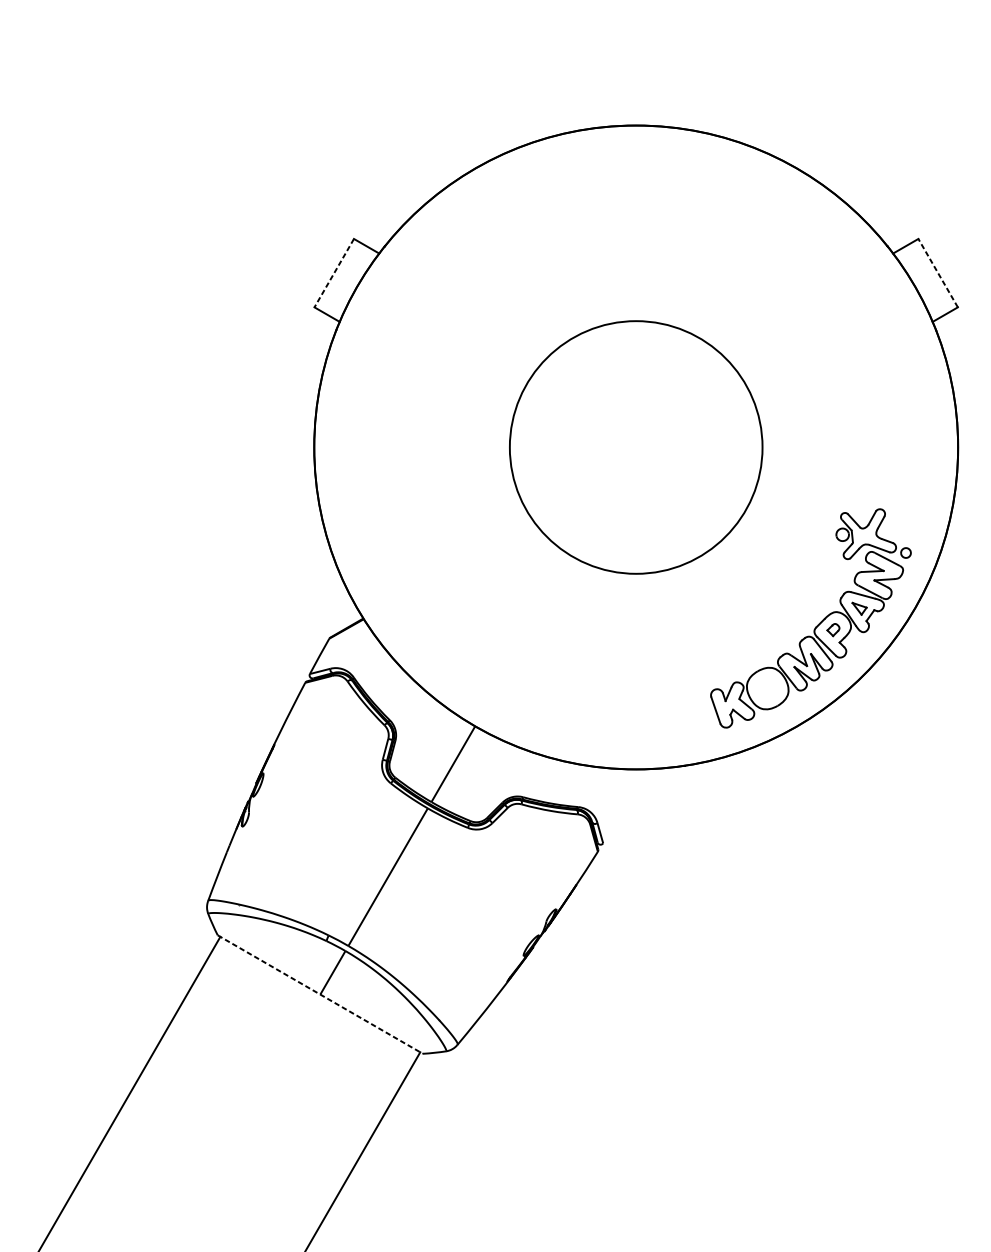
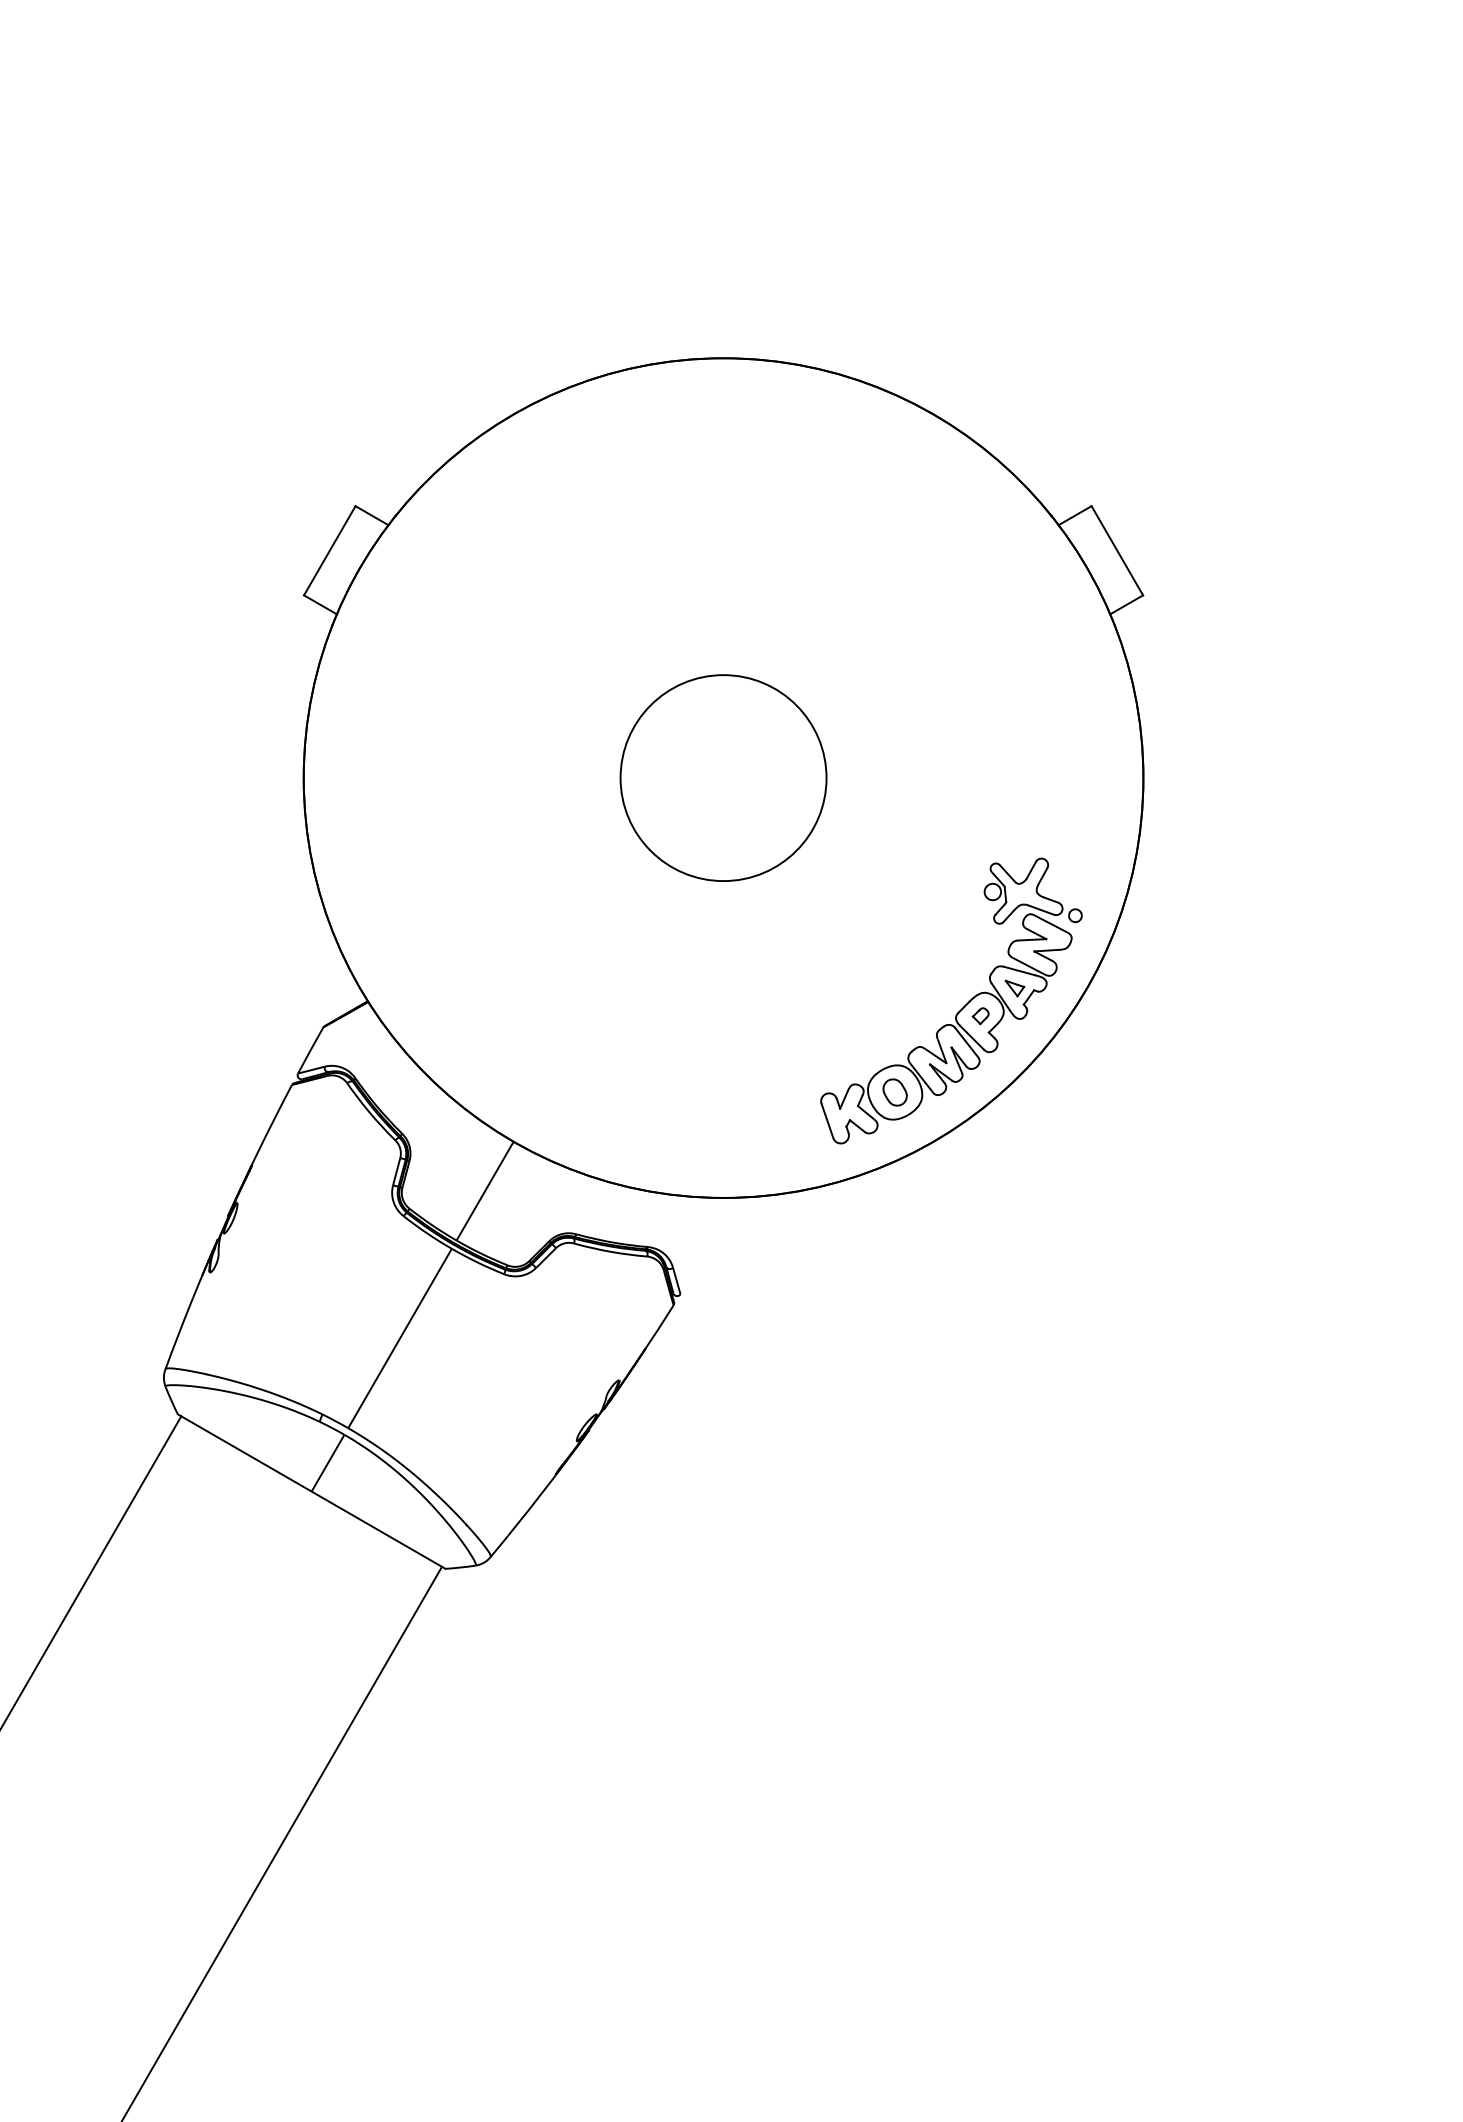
line: (938, 272) -> (1117, 550), dashed -> solid
line: (334, 273) -> (329, 551), dashed -> solid
circle: (636, 447) -> (723, 778), size x0.62
part: (767, 688) -> (894, 1092), added
line: (320, 994) -> (312, 1491), dashed -> solid

